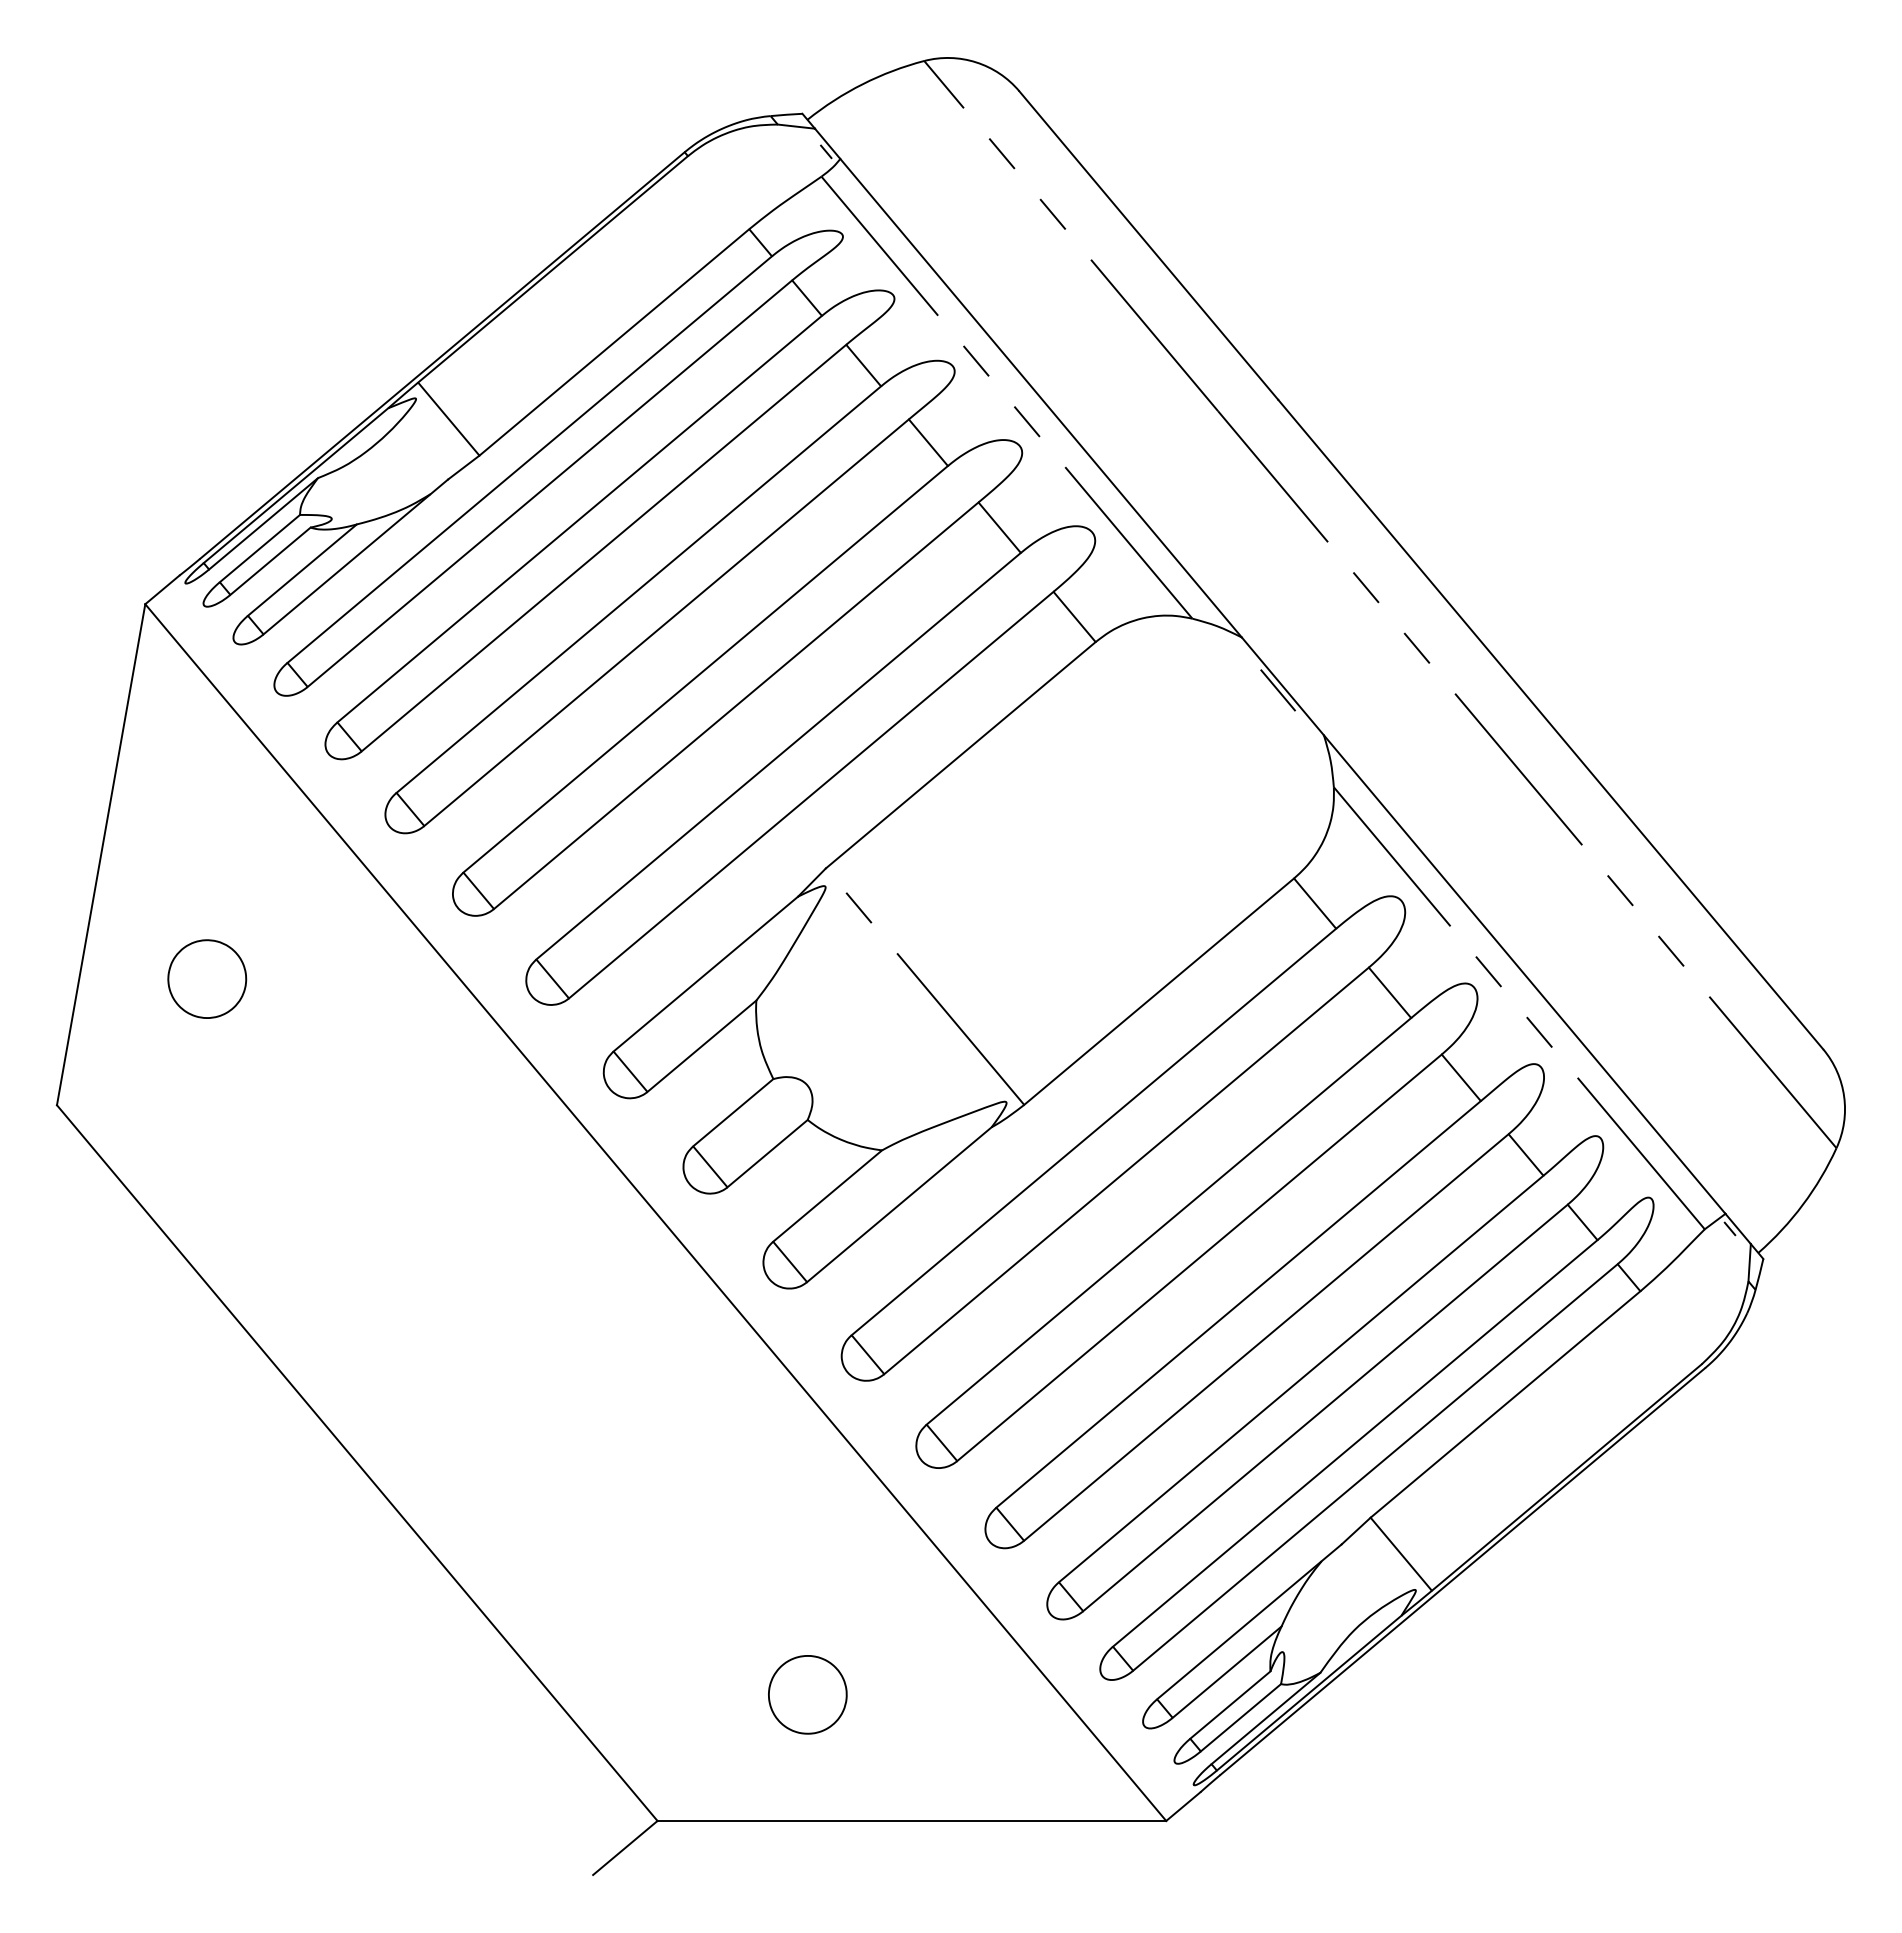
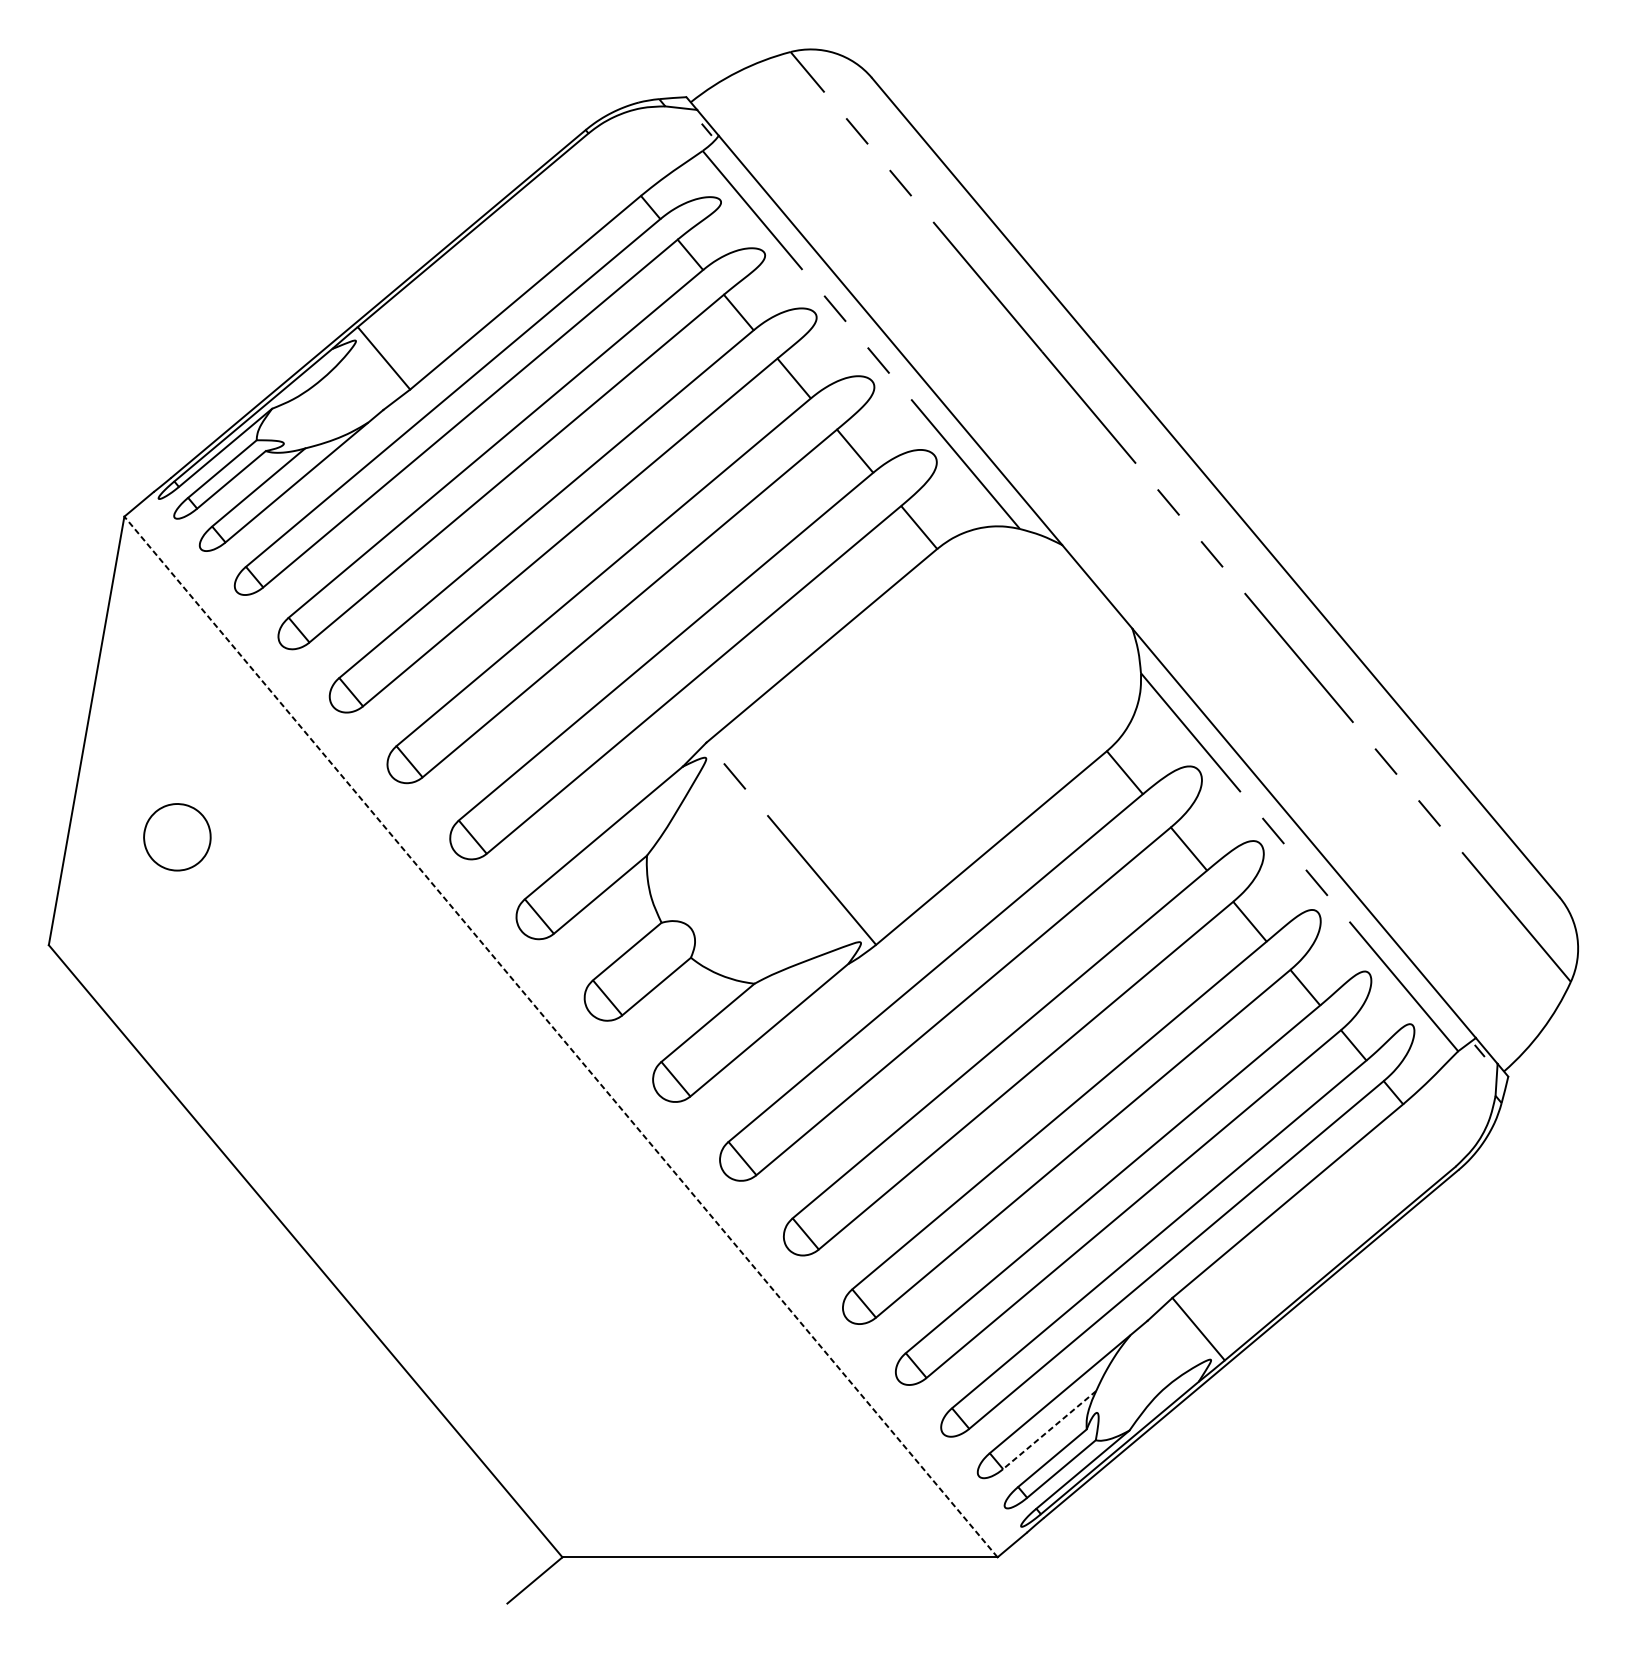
line: (1277, 690) -> (1092, 590), removed
line: (655, 1212) -> (560, 1036), solid -> dashed
line: (1226, 1672) -> (1049, 1430), solid -> dashed
part: (807, 1694) -> (690, 1449), removed

